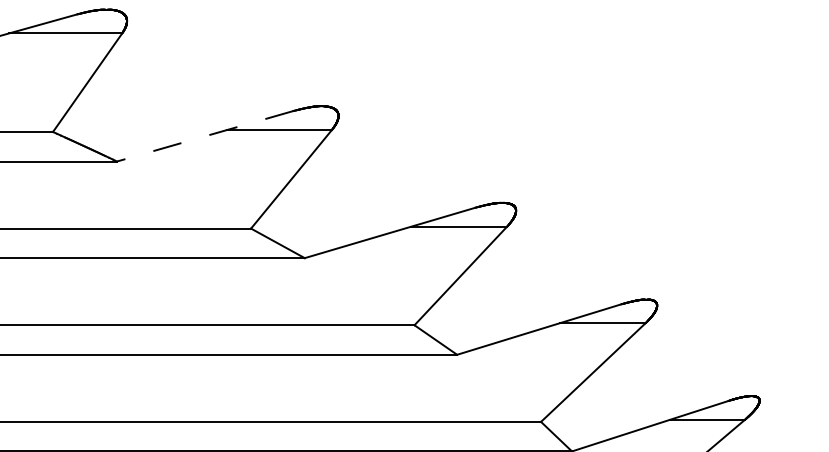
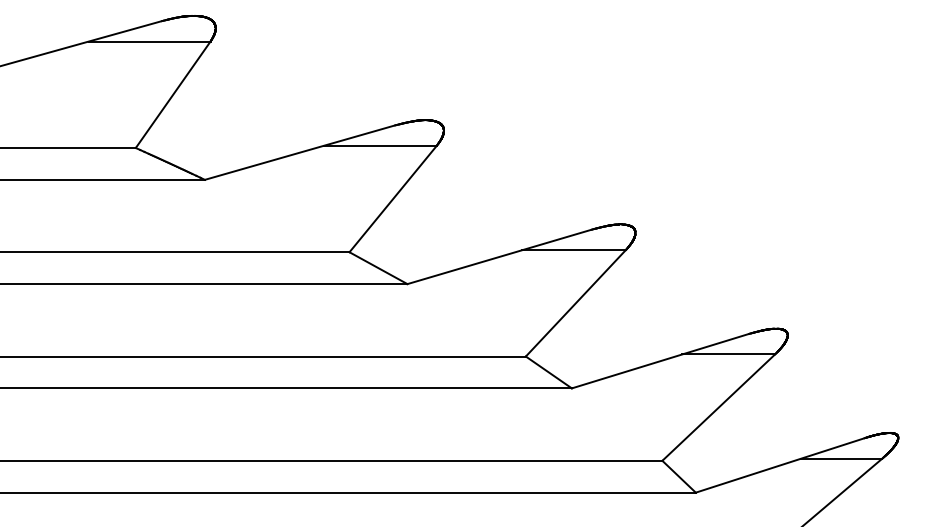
line: (205, 136) -> (300, 152), dashed -> solid

